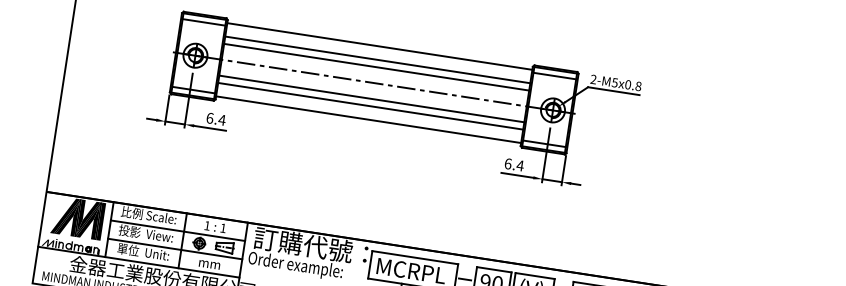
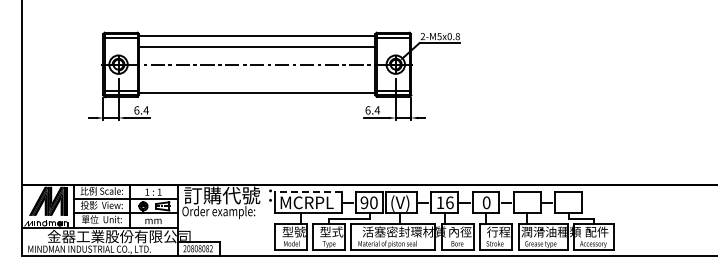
line: (375, 67) -> (256, 52), removed
line: (371, 98) -> (256, 76), removed
line: (369, 105) -> (256, 82), removed
line: (415, 258) -> (308, 192), solid -> dashed

